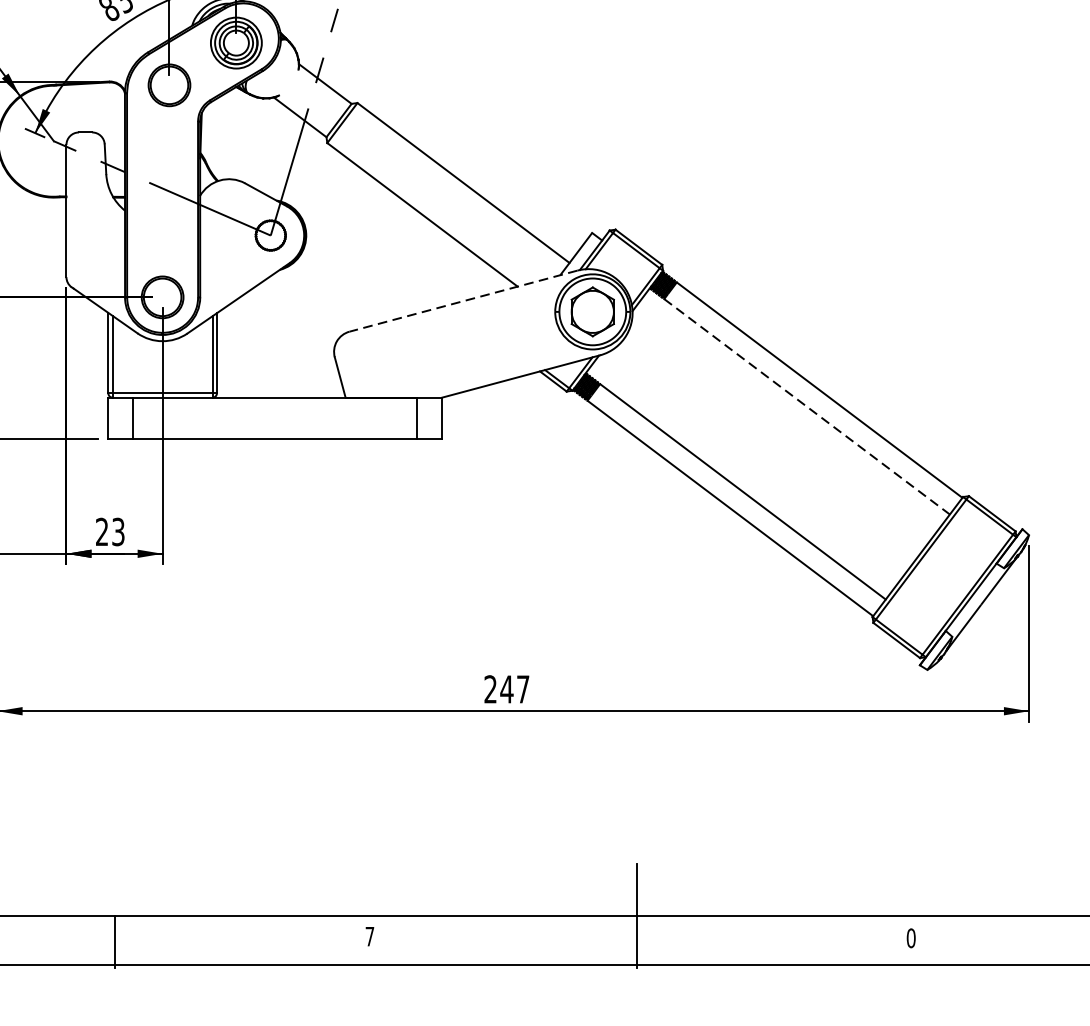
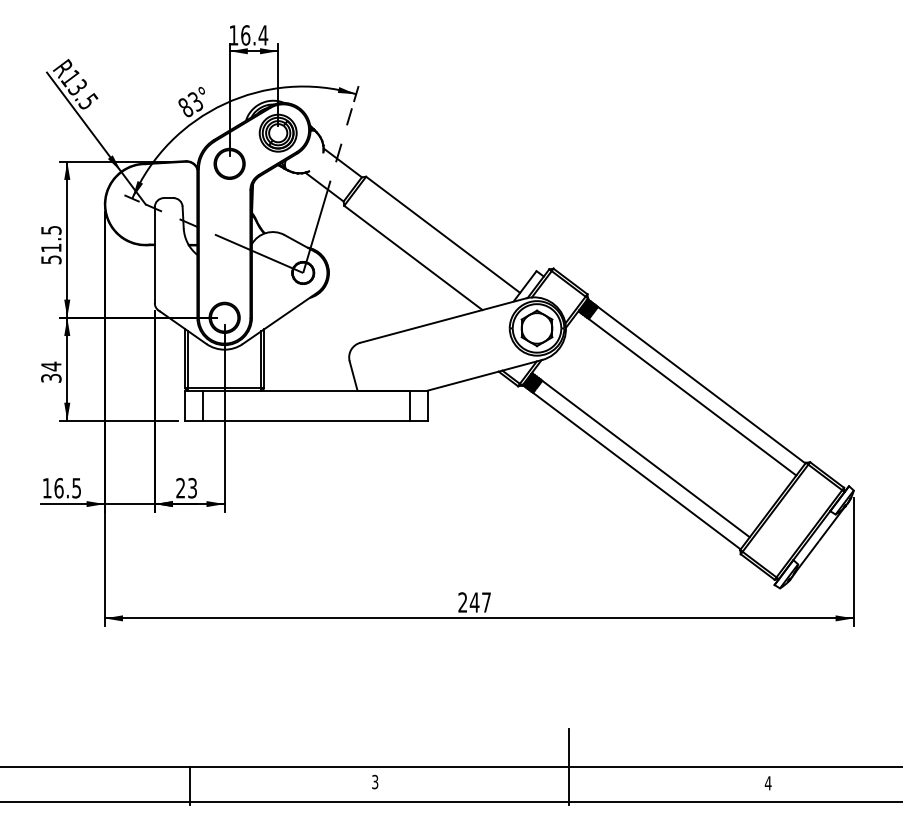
line: (463, 301) -> (443, 320), dashed -> solid
line: (806, 407) -> (692, 397), dashed -> solid
text: (370, 935) -> (375, 781), 7 -> 3
text: (910, 938) -> (767, 783), 0 -> 4

